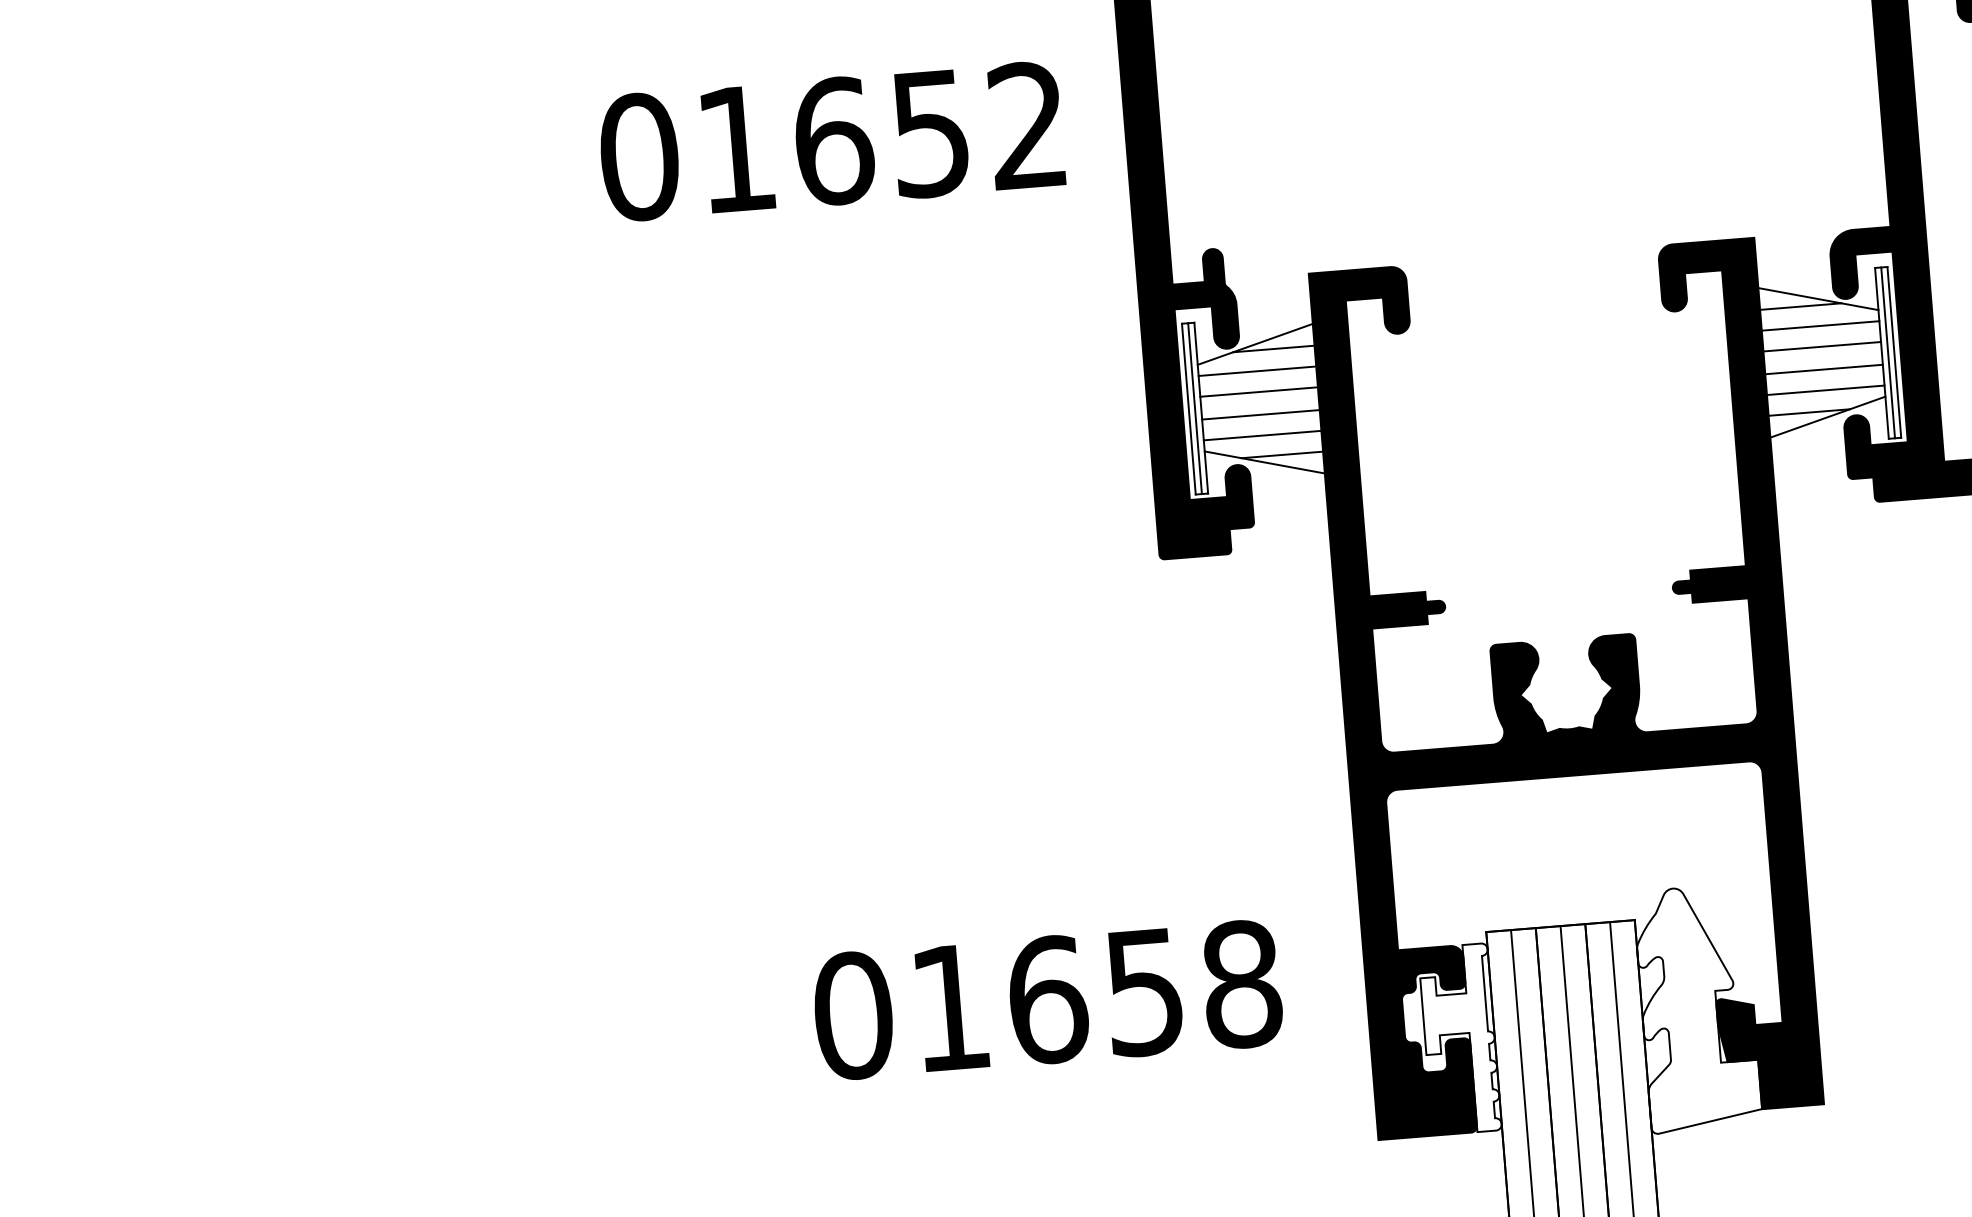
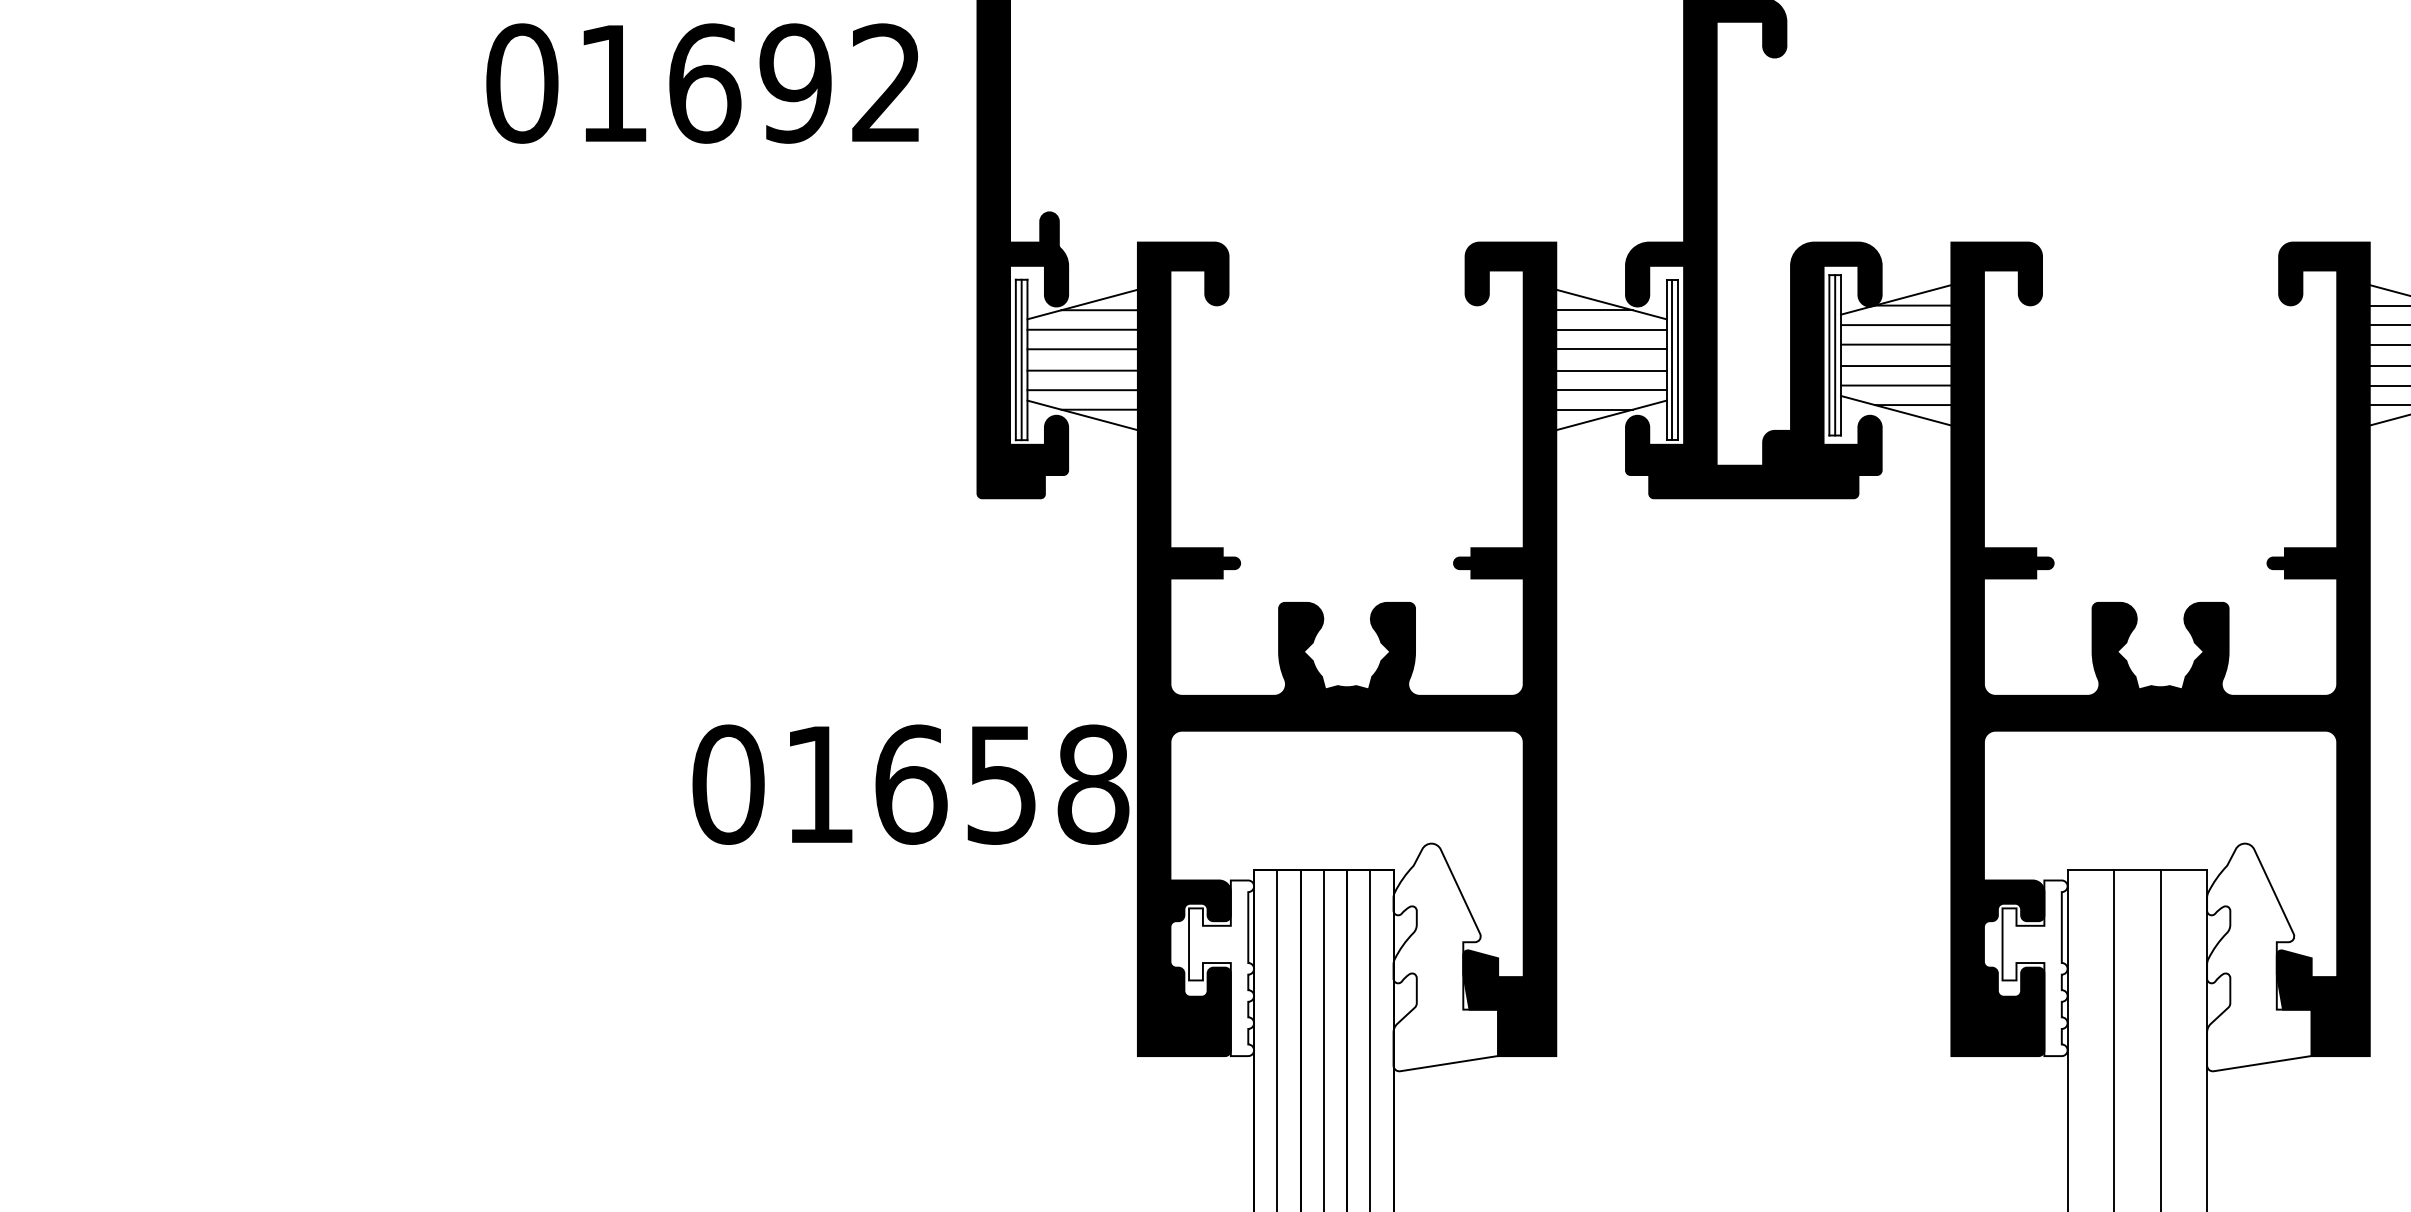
text: (930, 133) -> (795, 83), 01652 -> 01692
text: (1047, 999) -> (910, 784), moved

